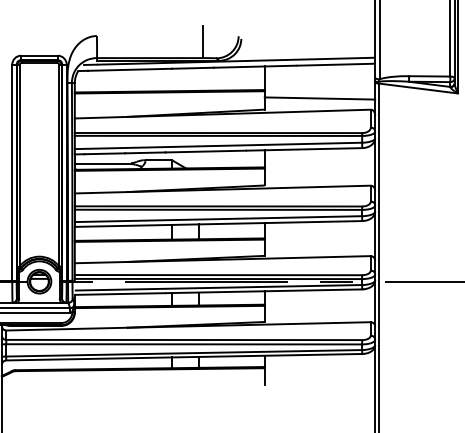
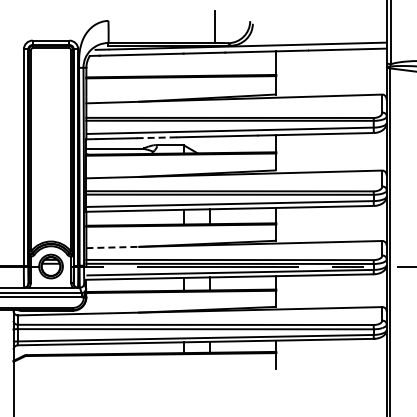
line: (319, 98) -> (331, 83), removed
line: (145, 152) -> (157, 137), solid -> dashed
line: (101, 262) -> (113, 247), solid -> dashed

